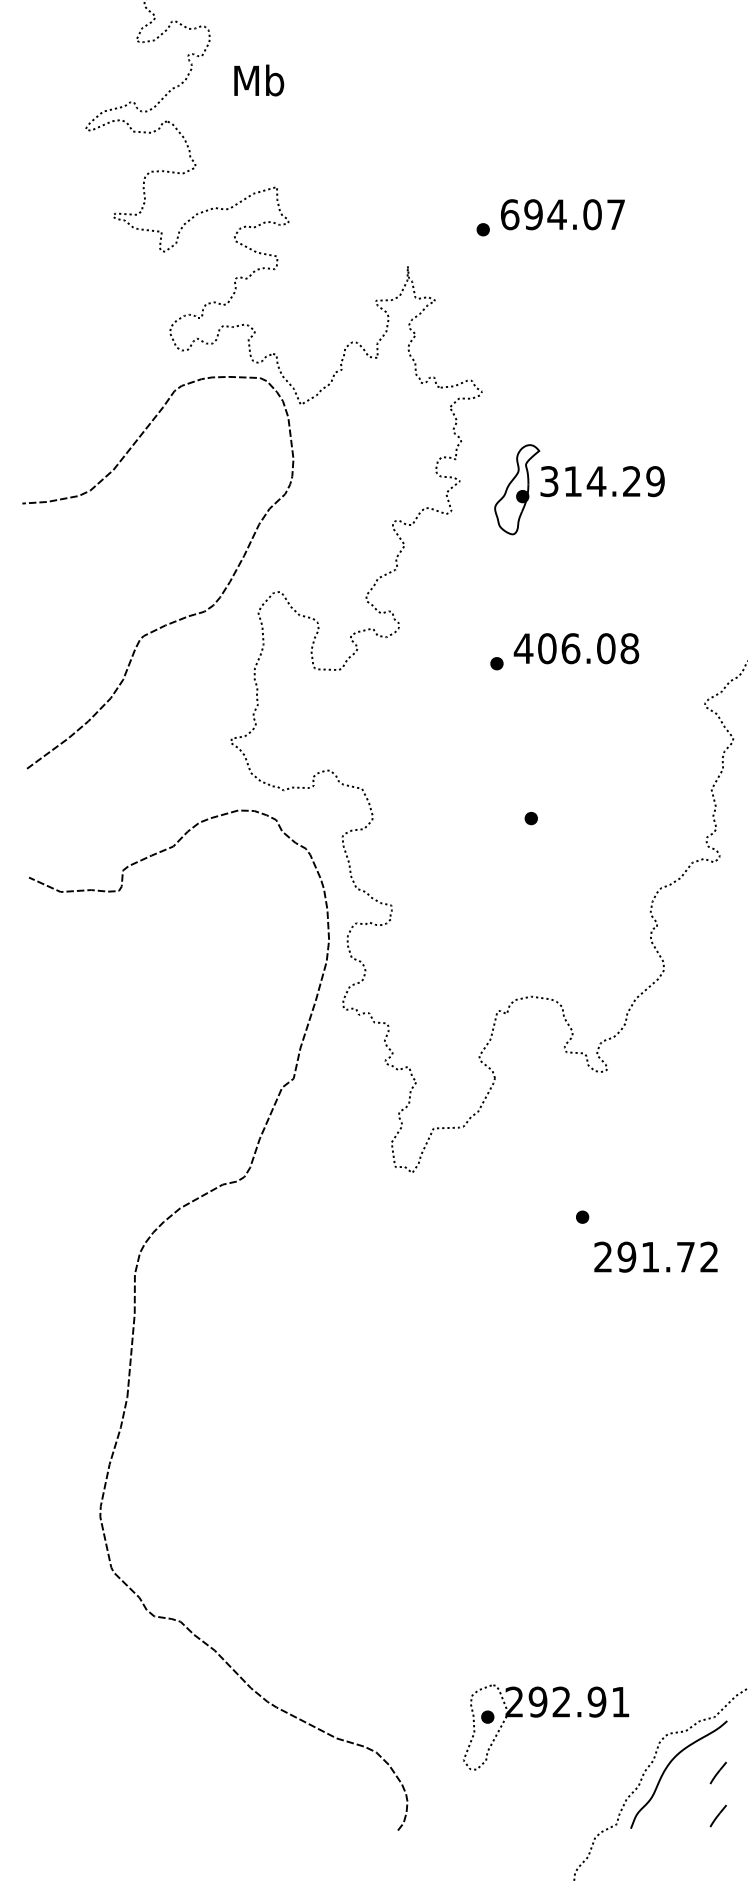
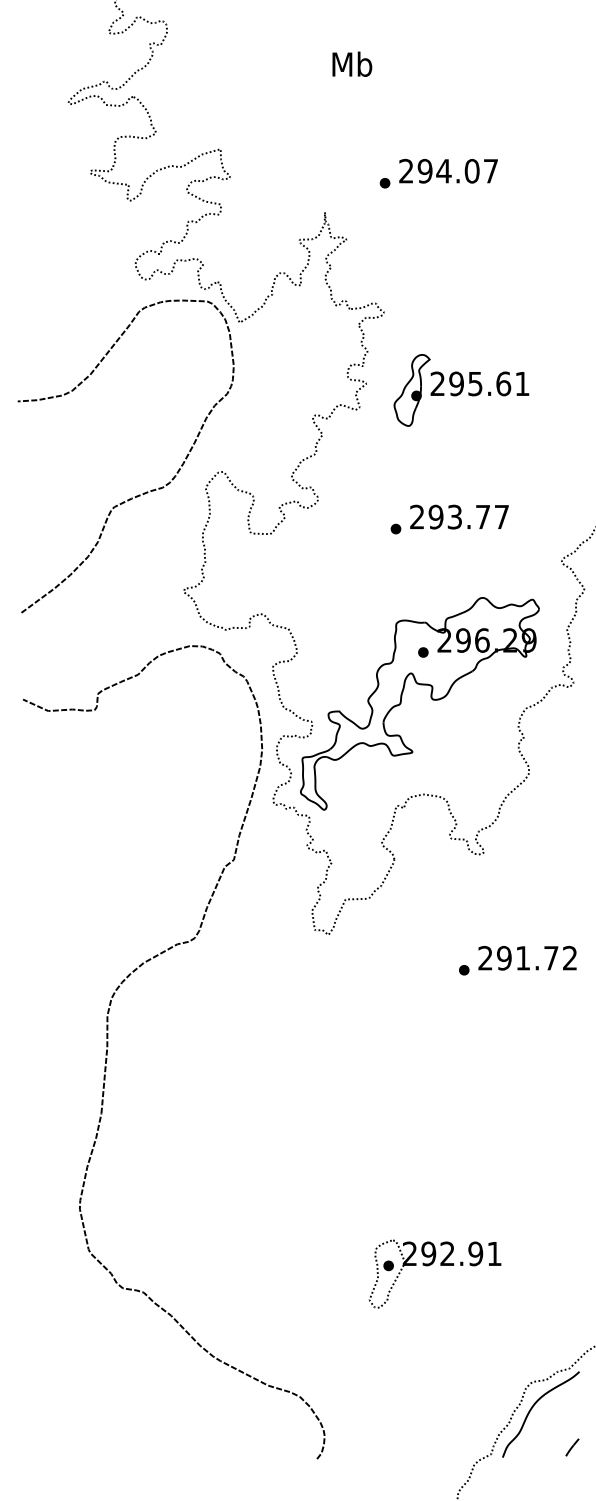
text: (259, 80) -> (352, 64), moved
text: (510, 214) -> (406, 171), 694.07 -> 294.07
text: (602, 481) -> (480, 383), 314.29 -> 295.61
text: (576, 648) -> (459, 516), 406.08 -> 293.77
part: (540, 875) -> (430, 697), added
text: (655, 1256) -> (527, 957), moved
part: (541, 1716) -> (431, 1265), moved
line: (717, 1772) -> (571, 1412), removed

